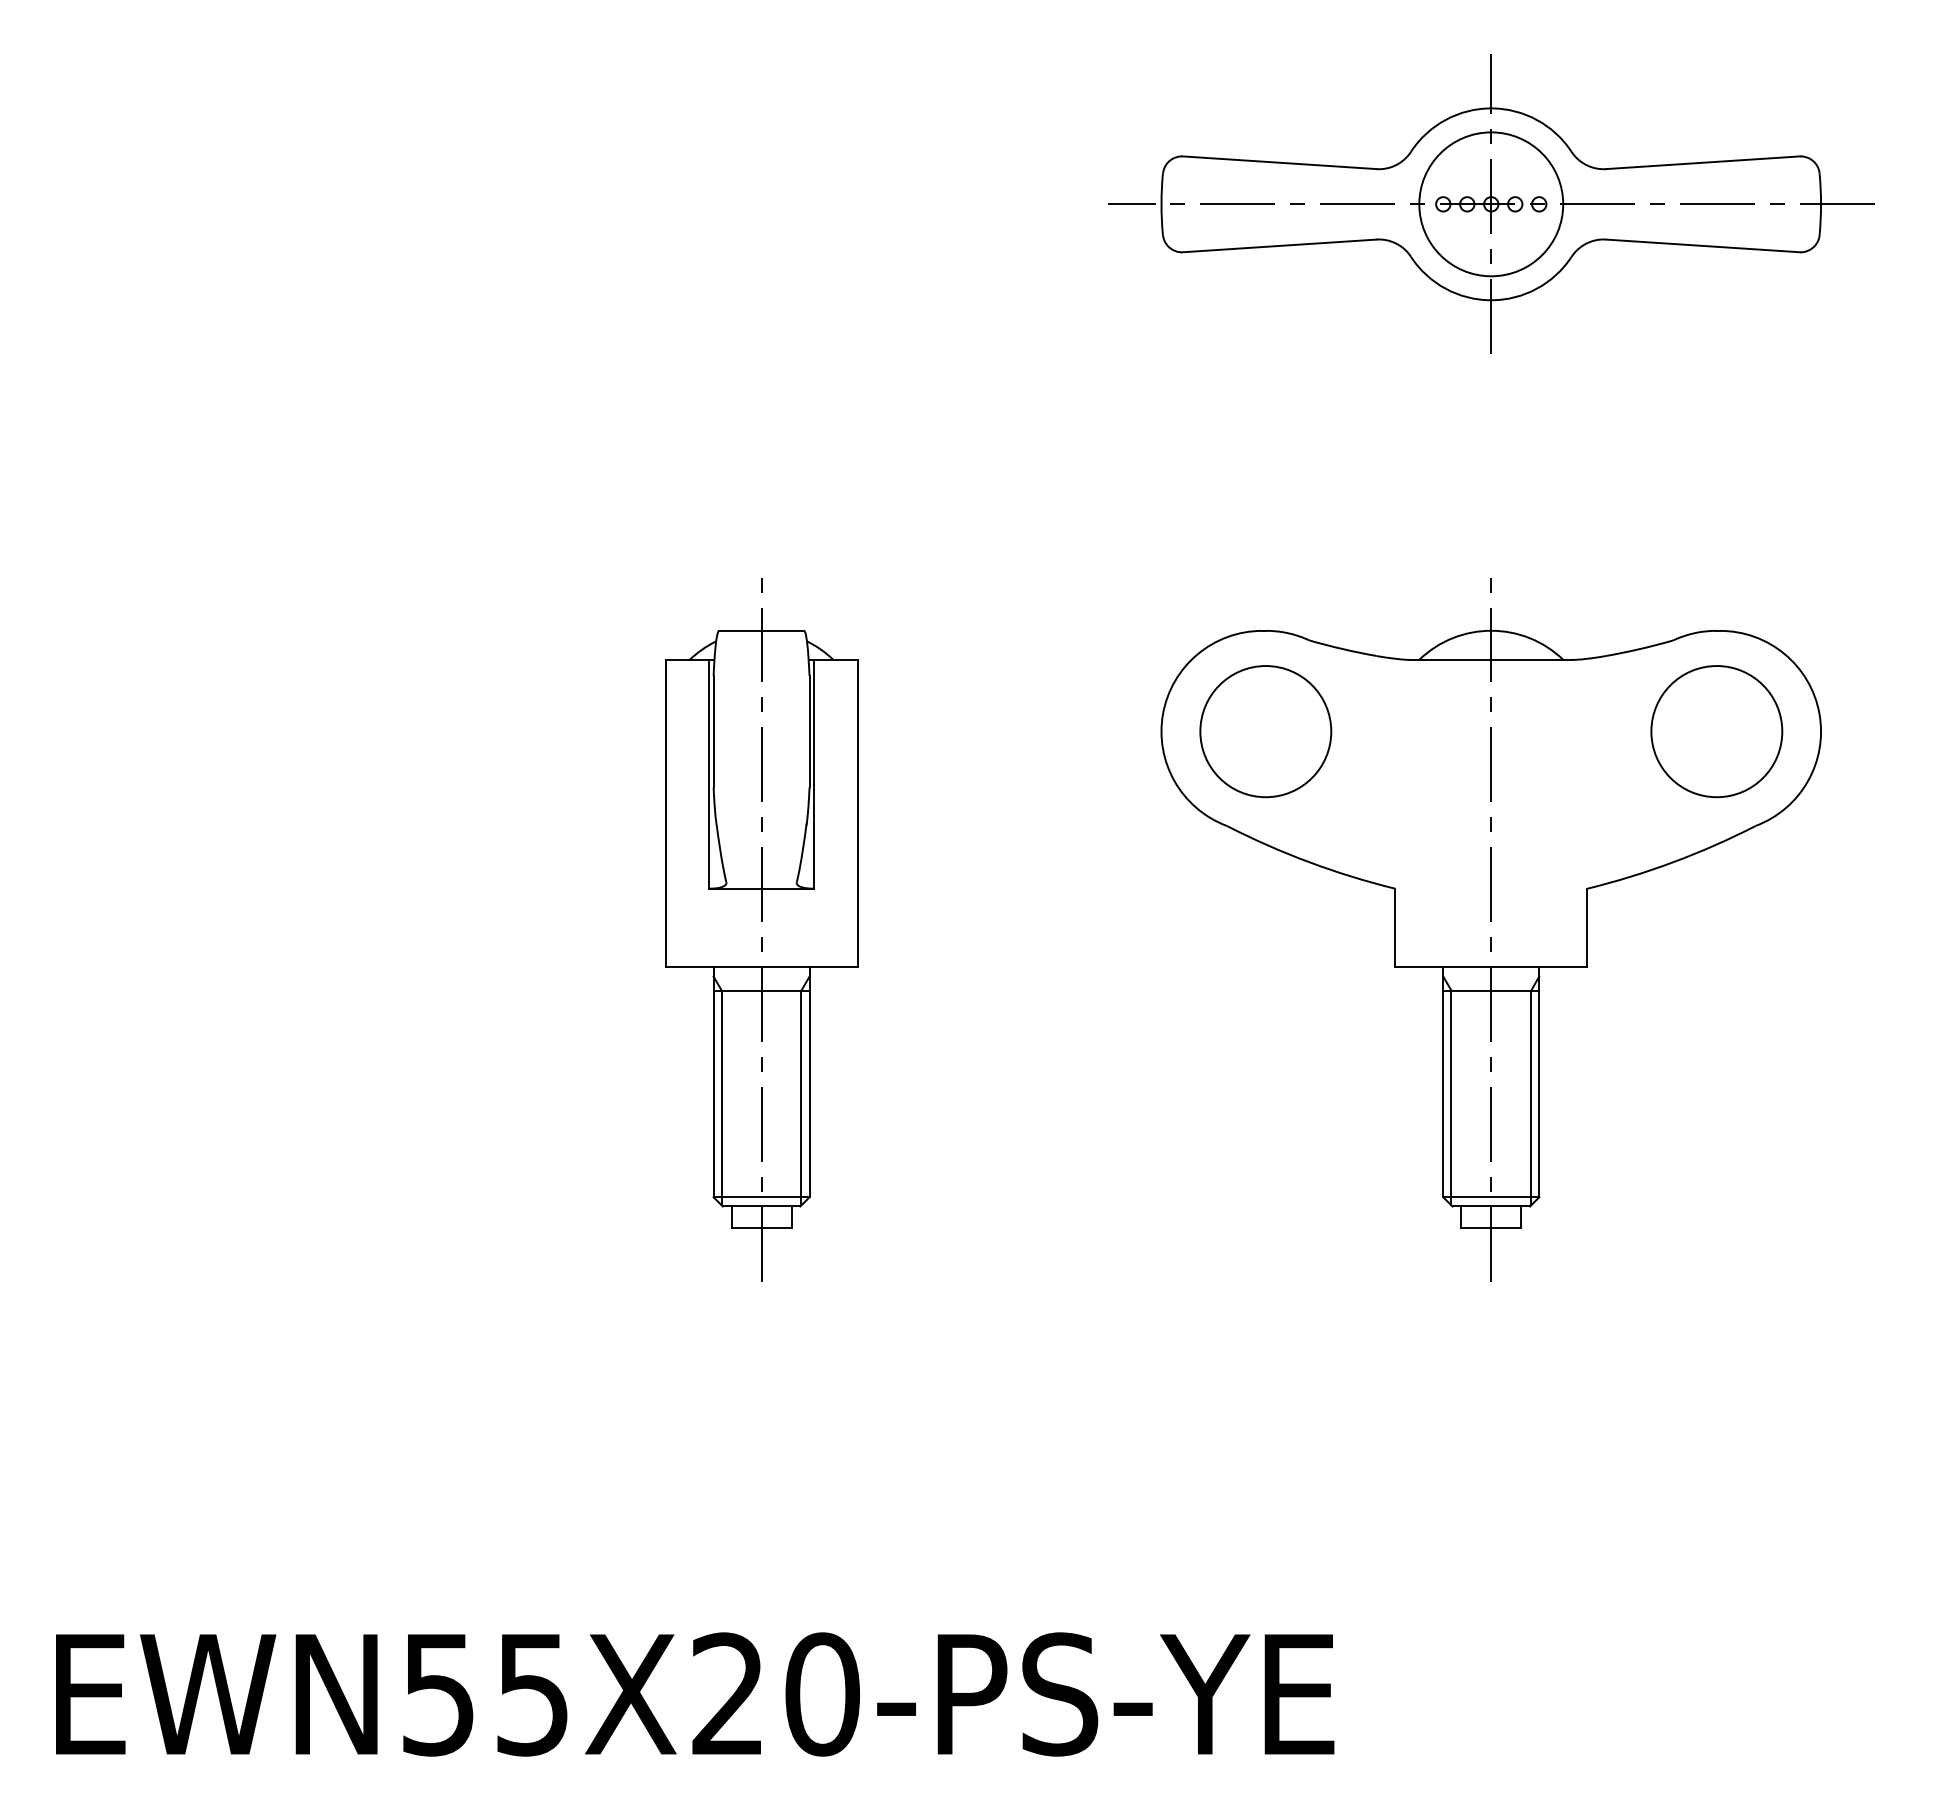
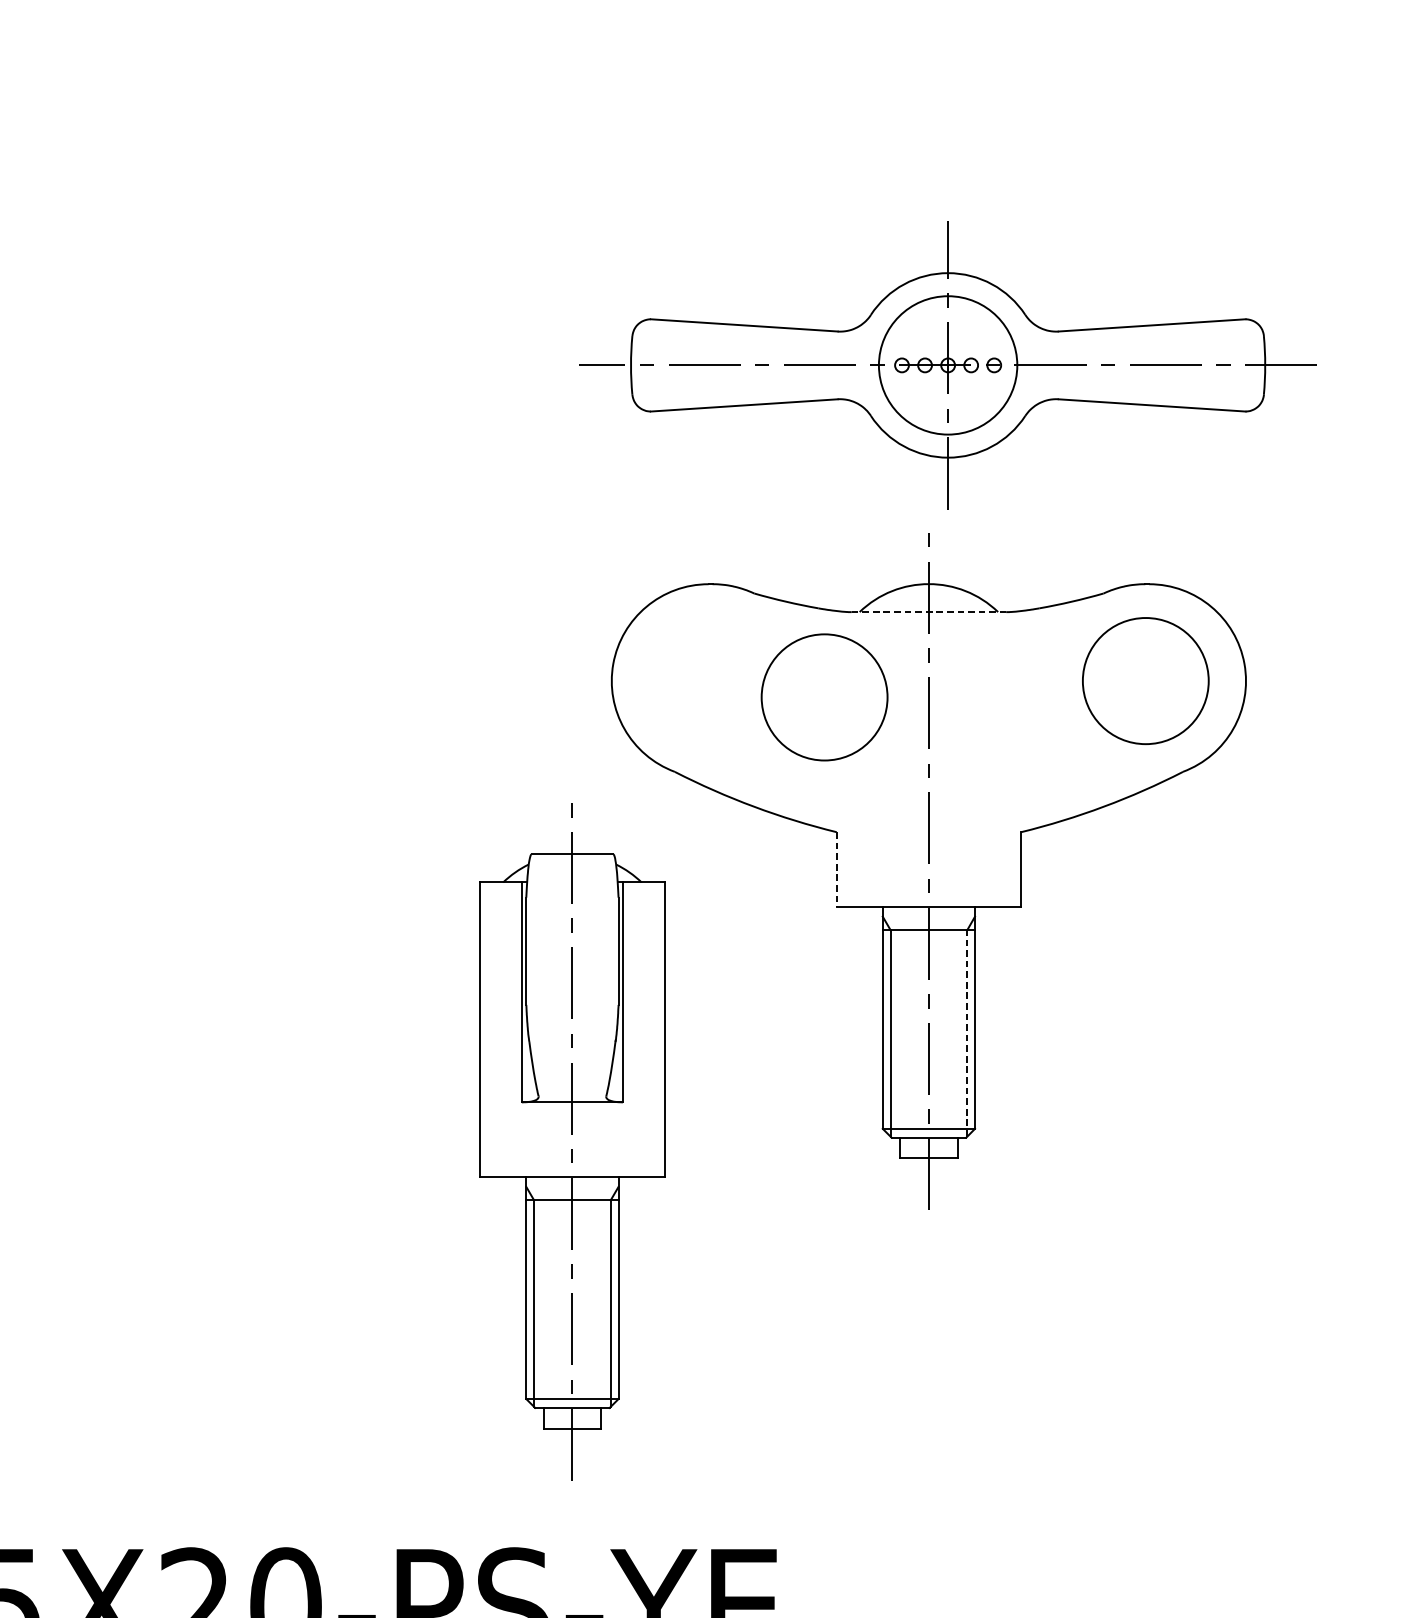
part: (1491, 203) -> (948, 364), moved
line: (1491, 659) -> (929, 611), solid -> dashed
part: (1265, 731) -> (824, 697), moved
line: (1395, 927) -> (836, 869), solid -> dashed
part: (761, 929) -> (572, 1141), moved
line: (1531, 1097) -> (967, 1032), solid -> dashed

